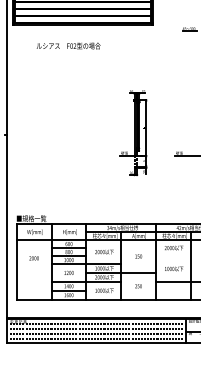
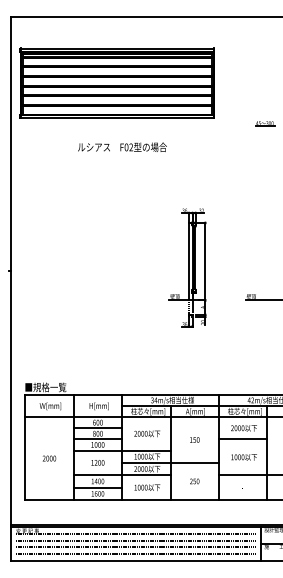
text: (68, 45) -> (122, 146), moved
line: (172, 256) -> (242, 439), added
text: (34, 258) -> (49, 458), moved

